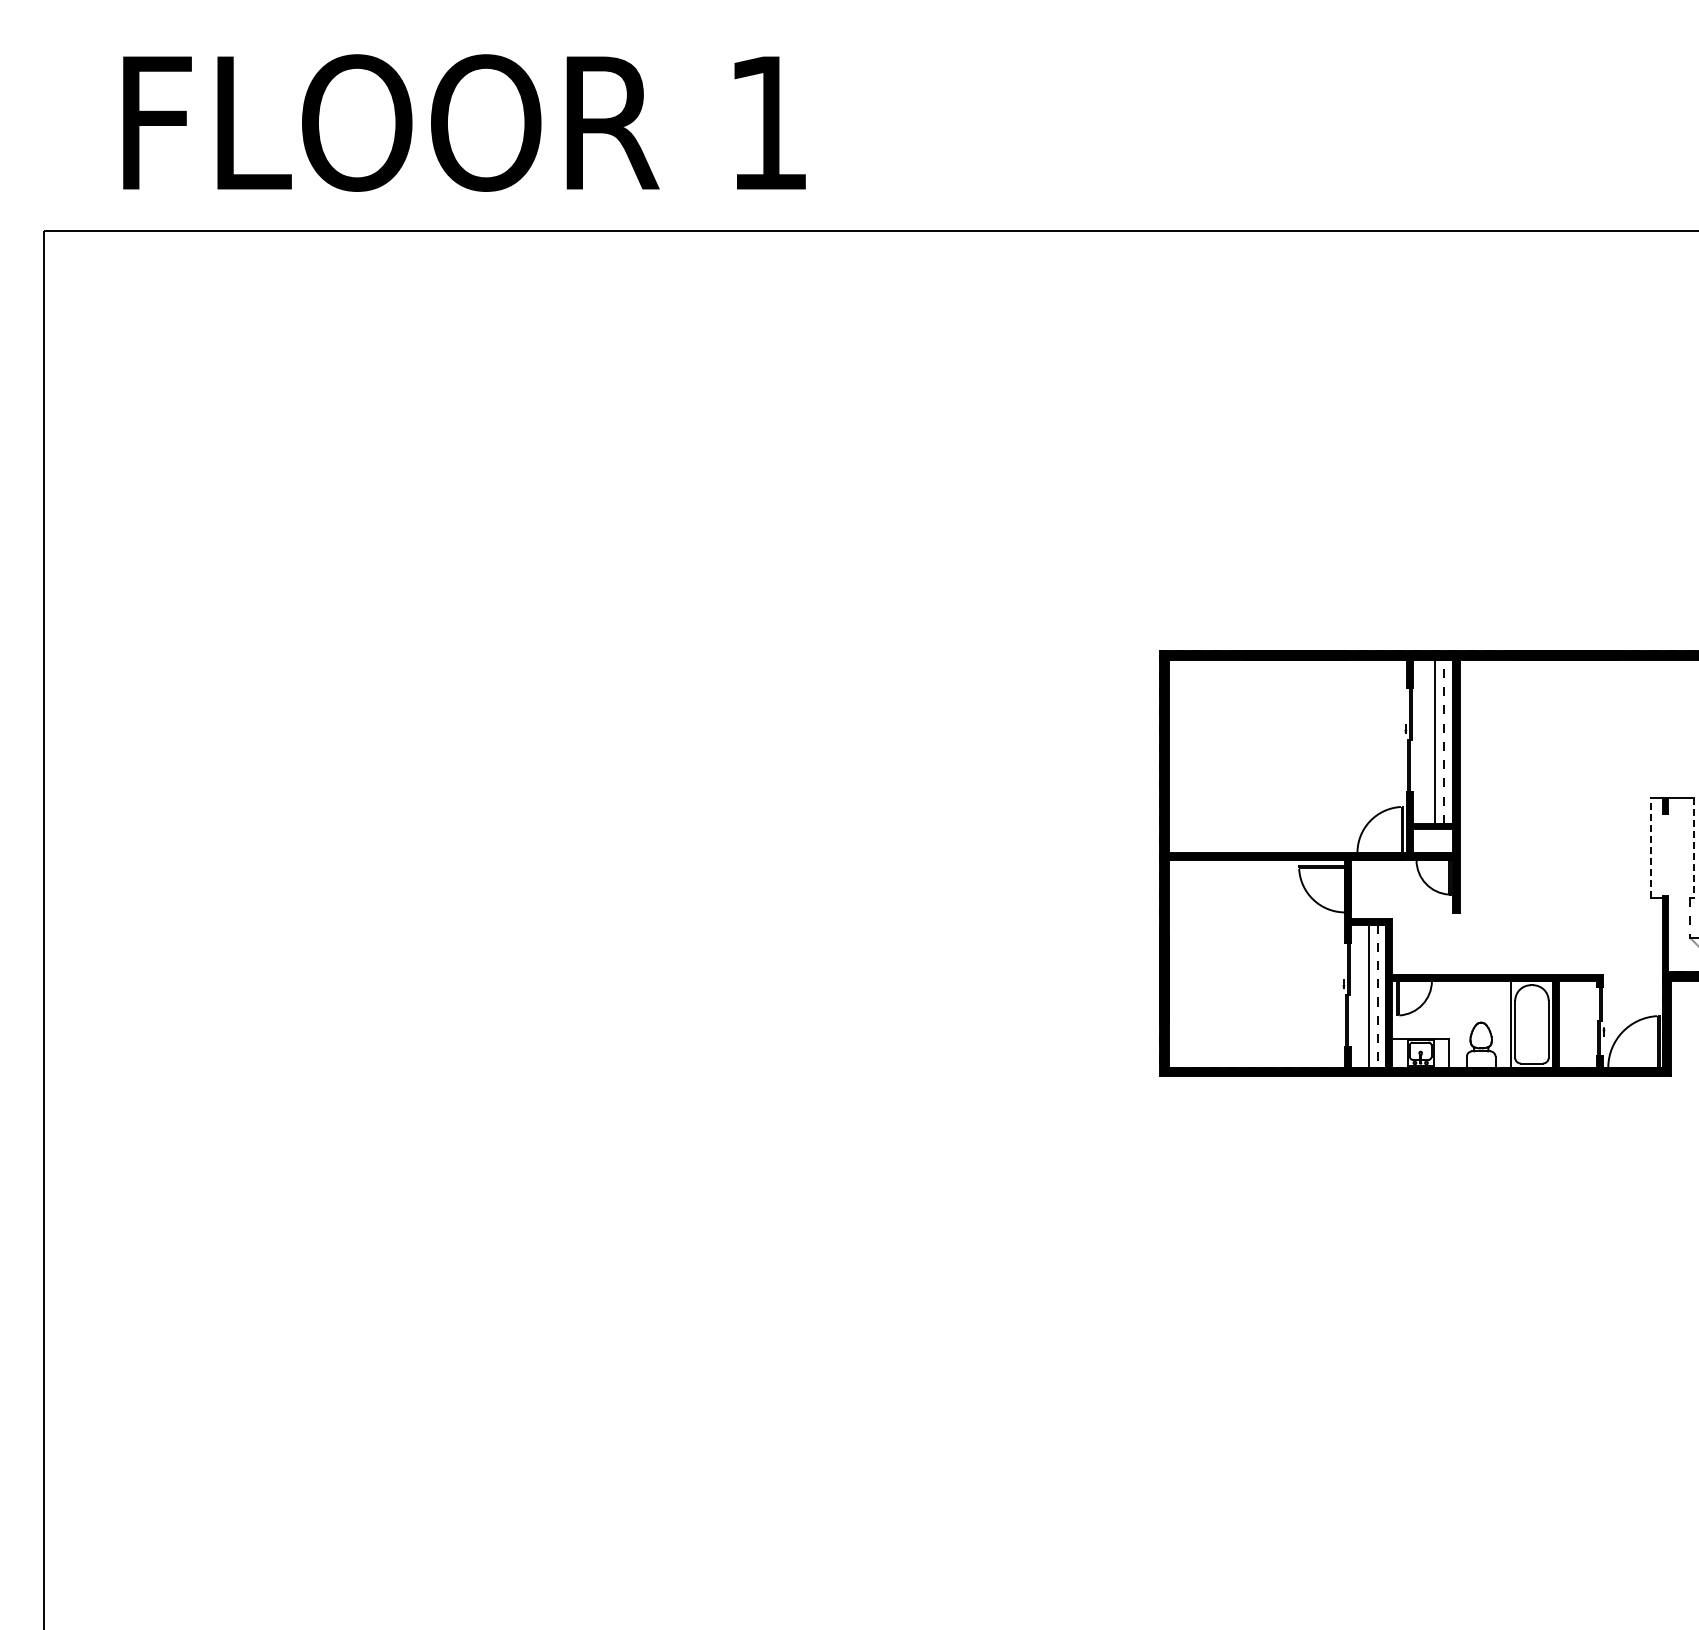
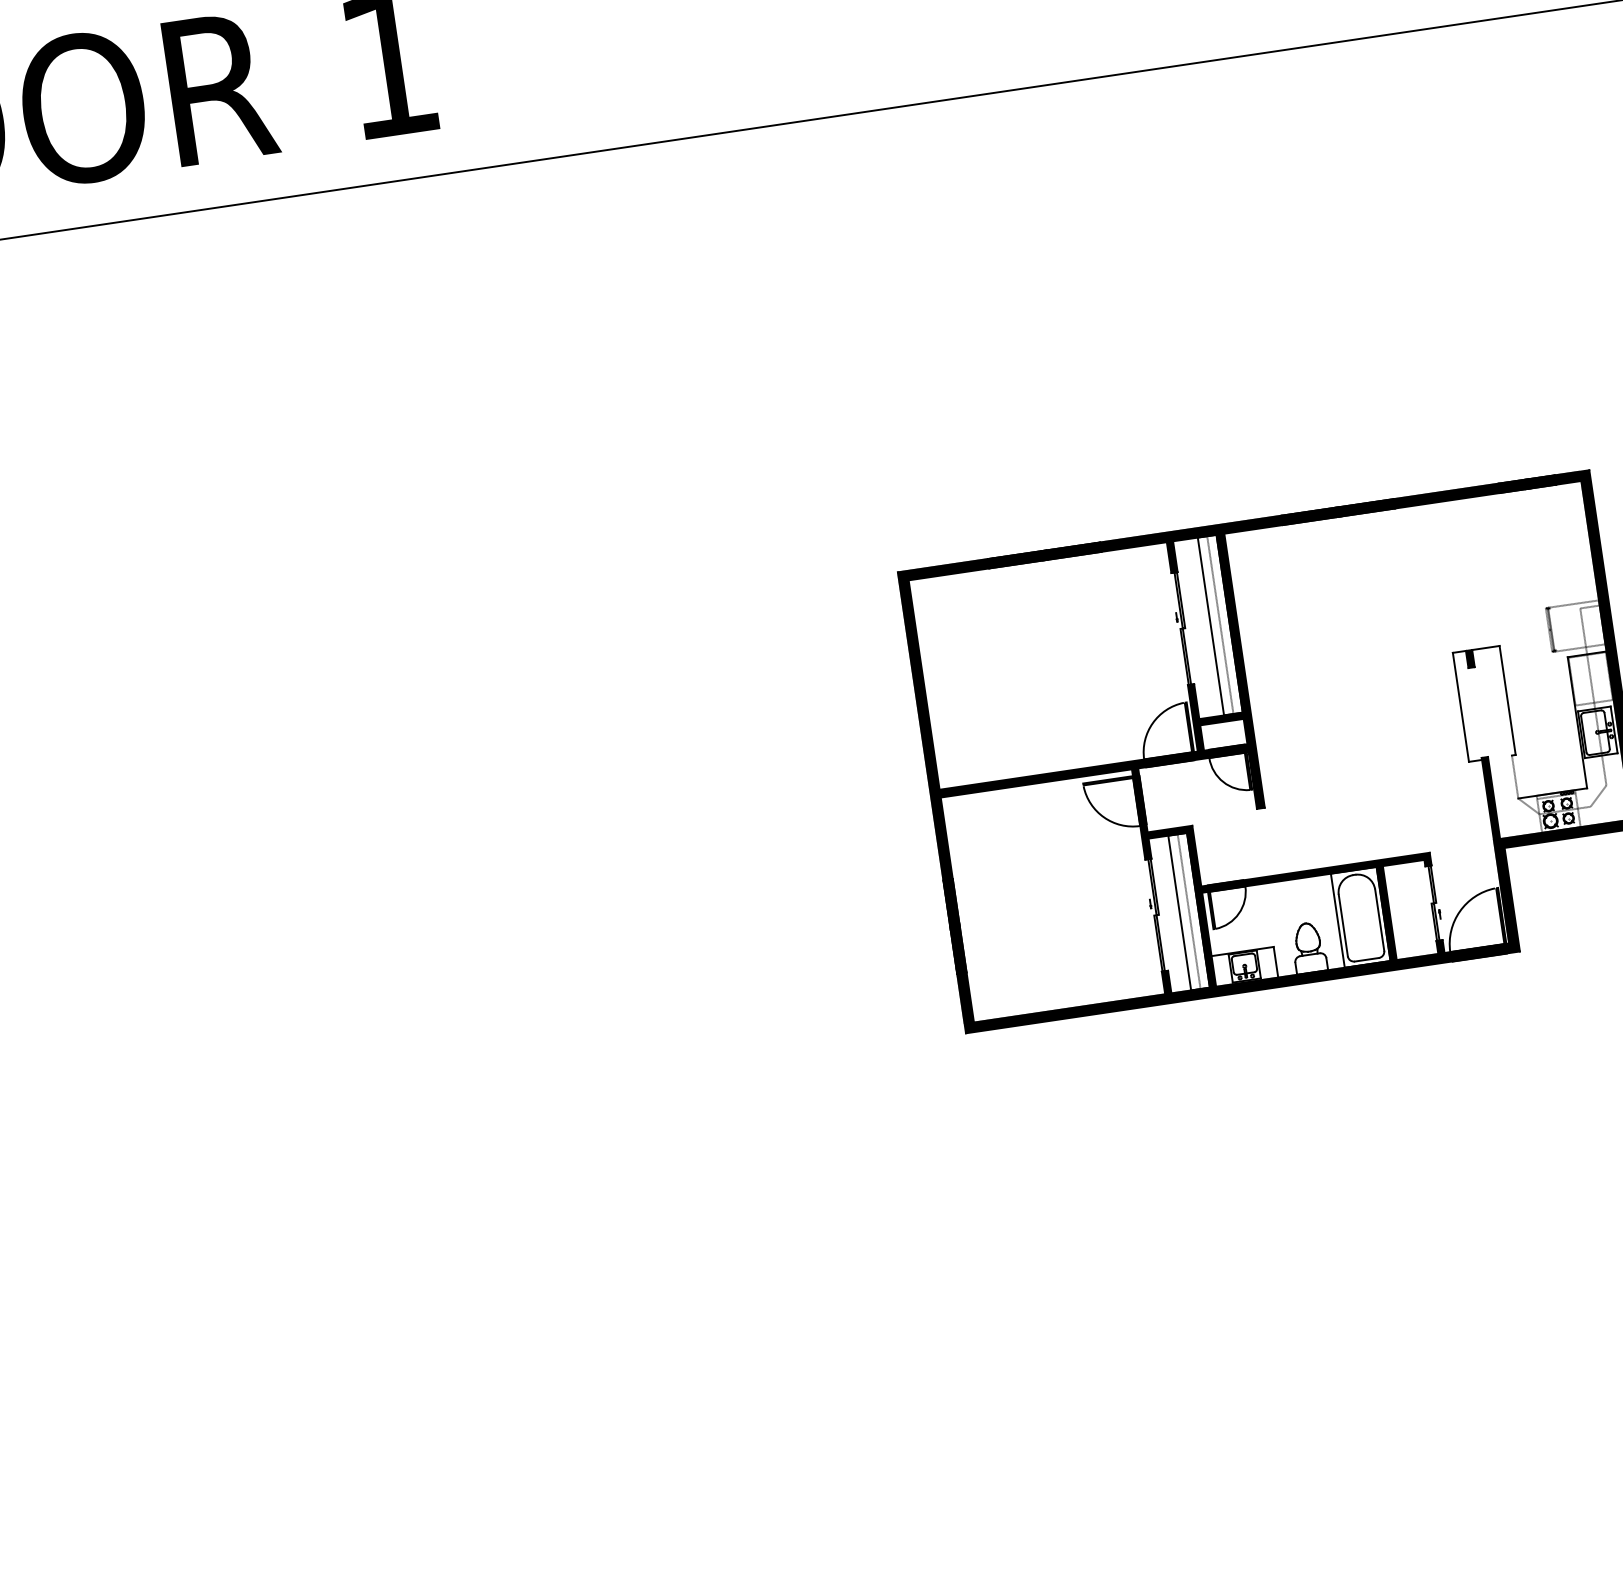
line: (1650, 847) -> (1460, 706), dashed -> solid
line: (1693, 848) -> (1507, 701), dashed -> solid

